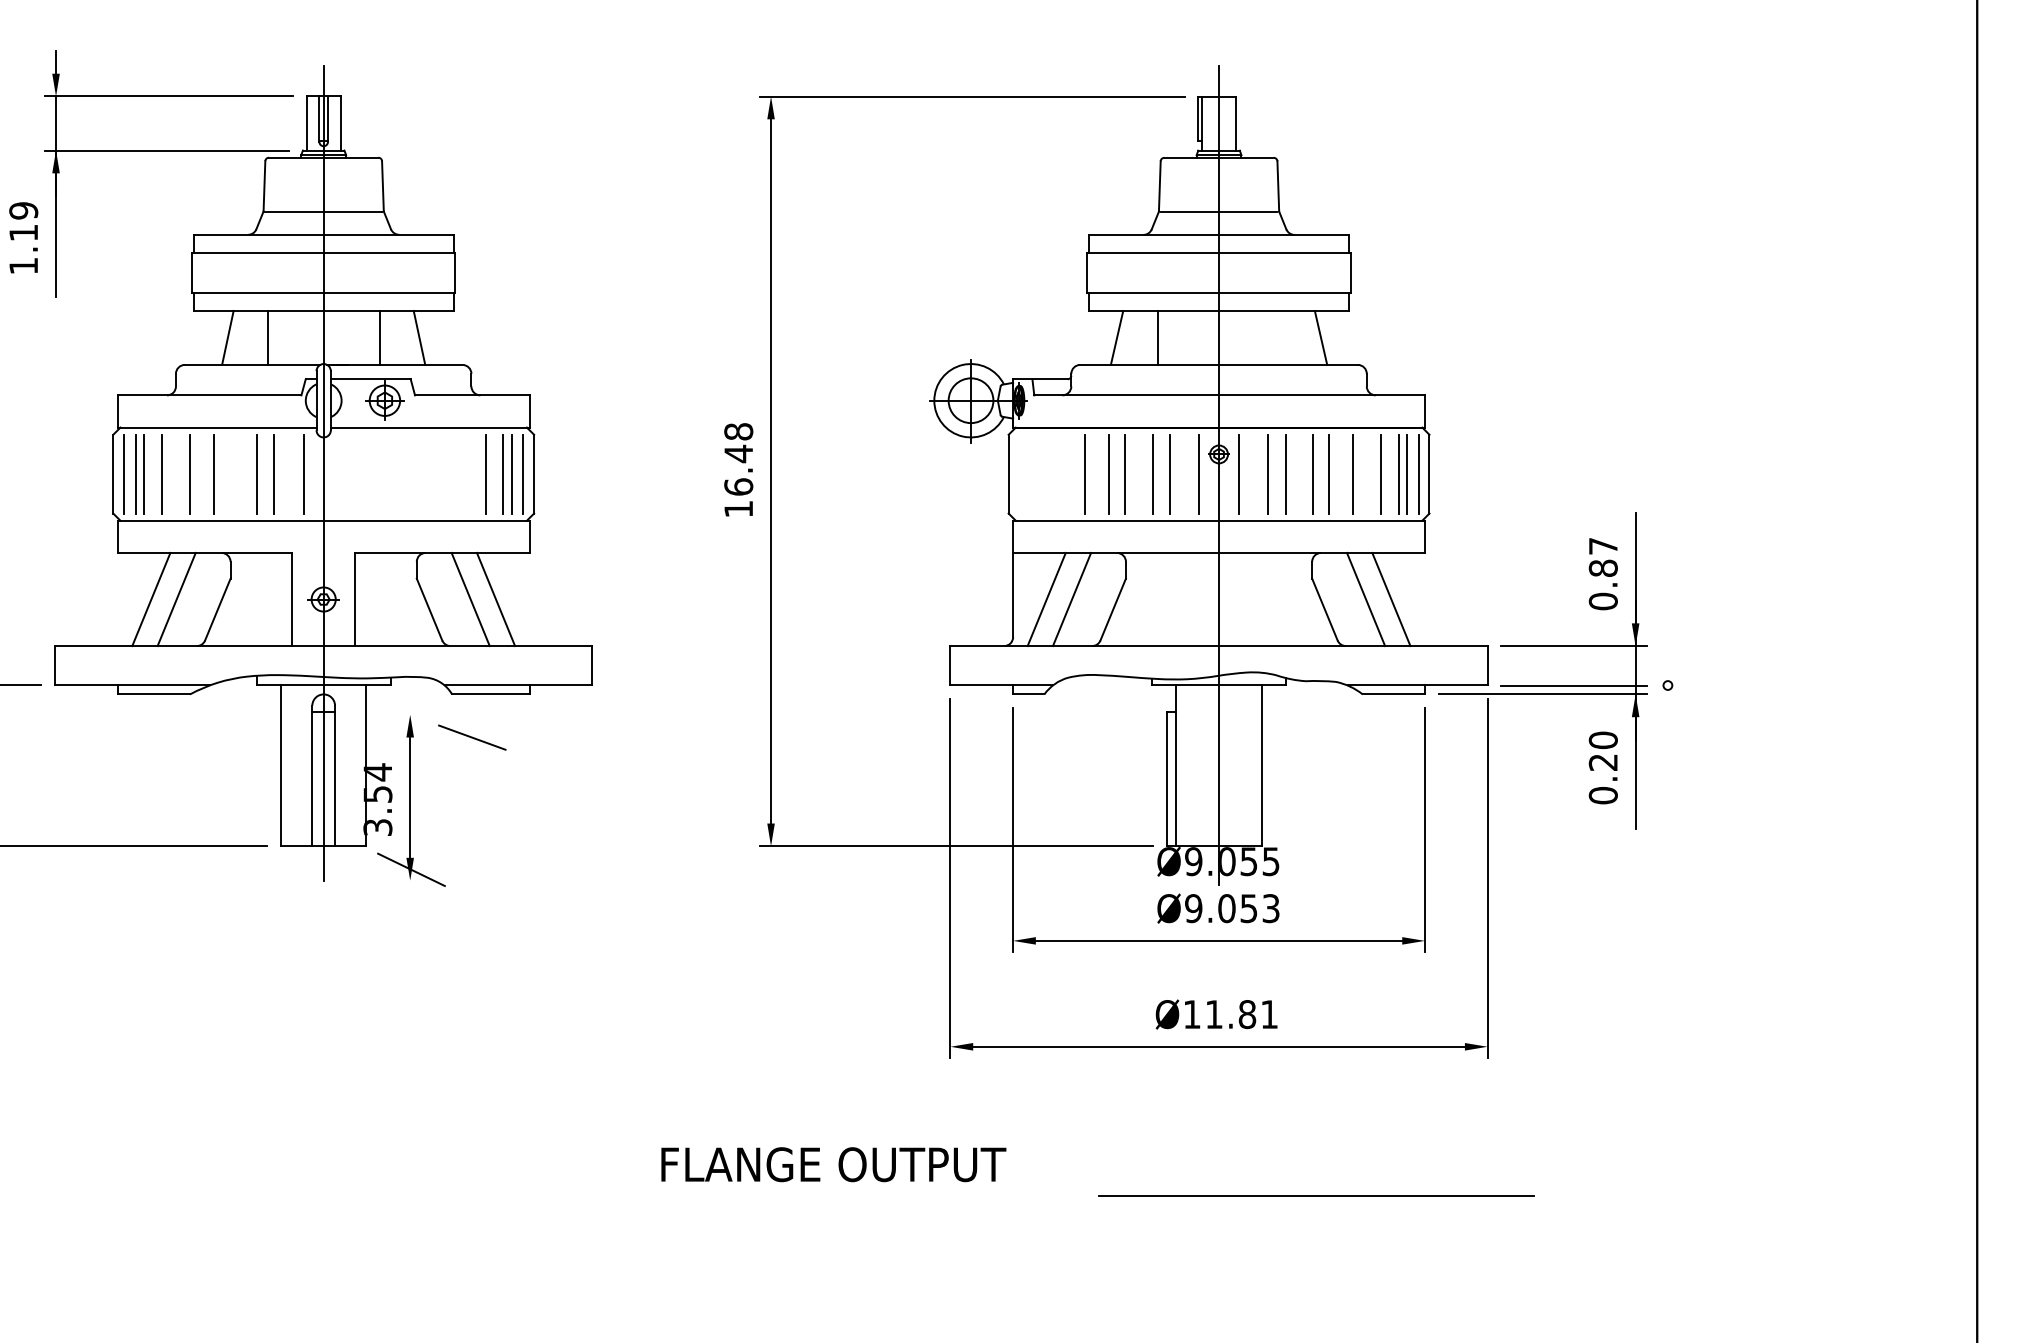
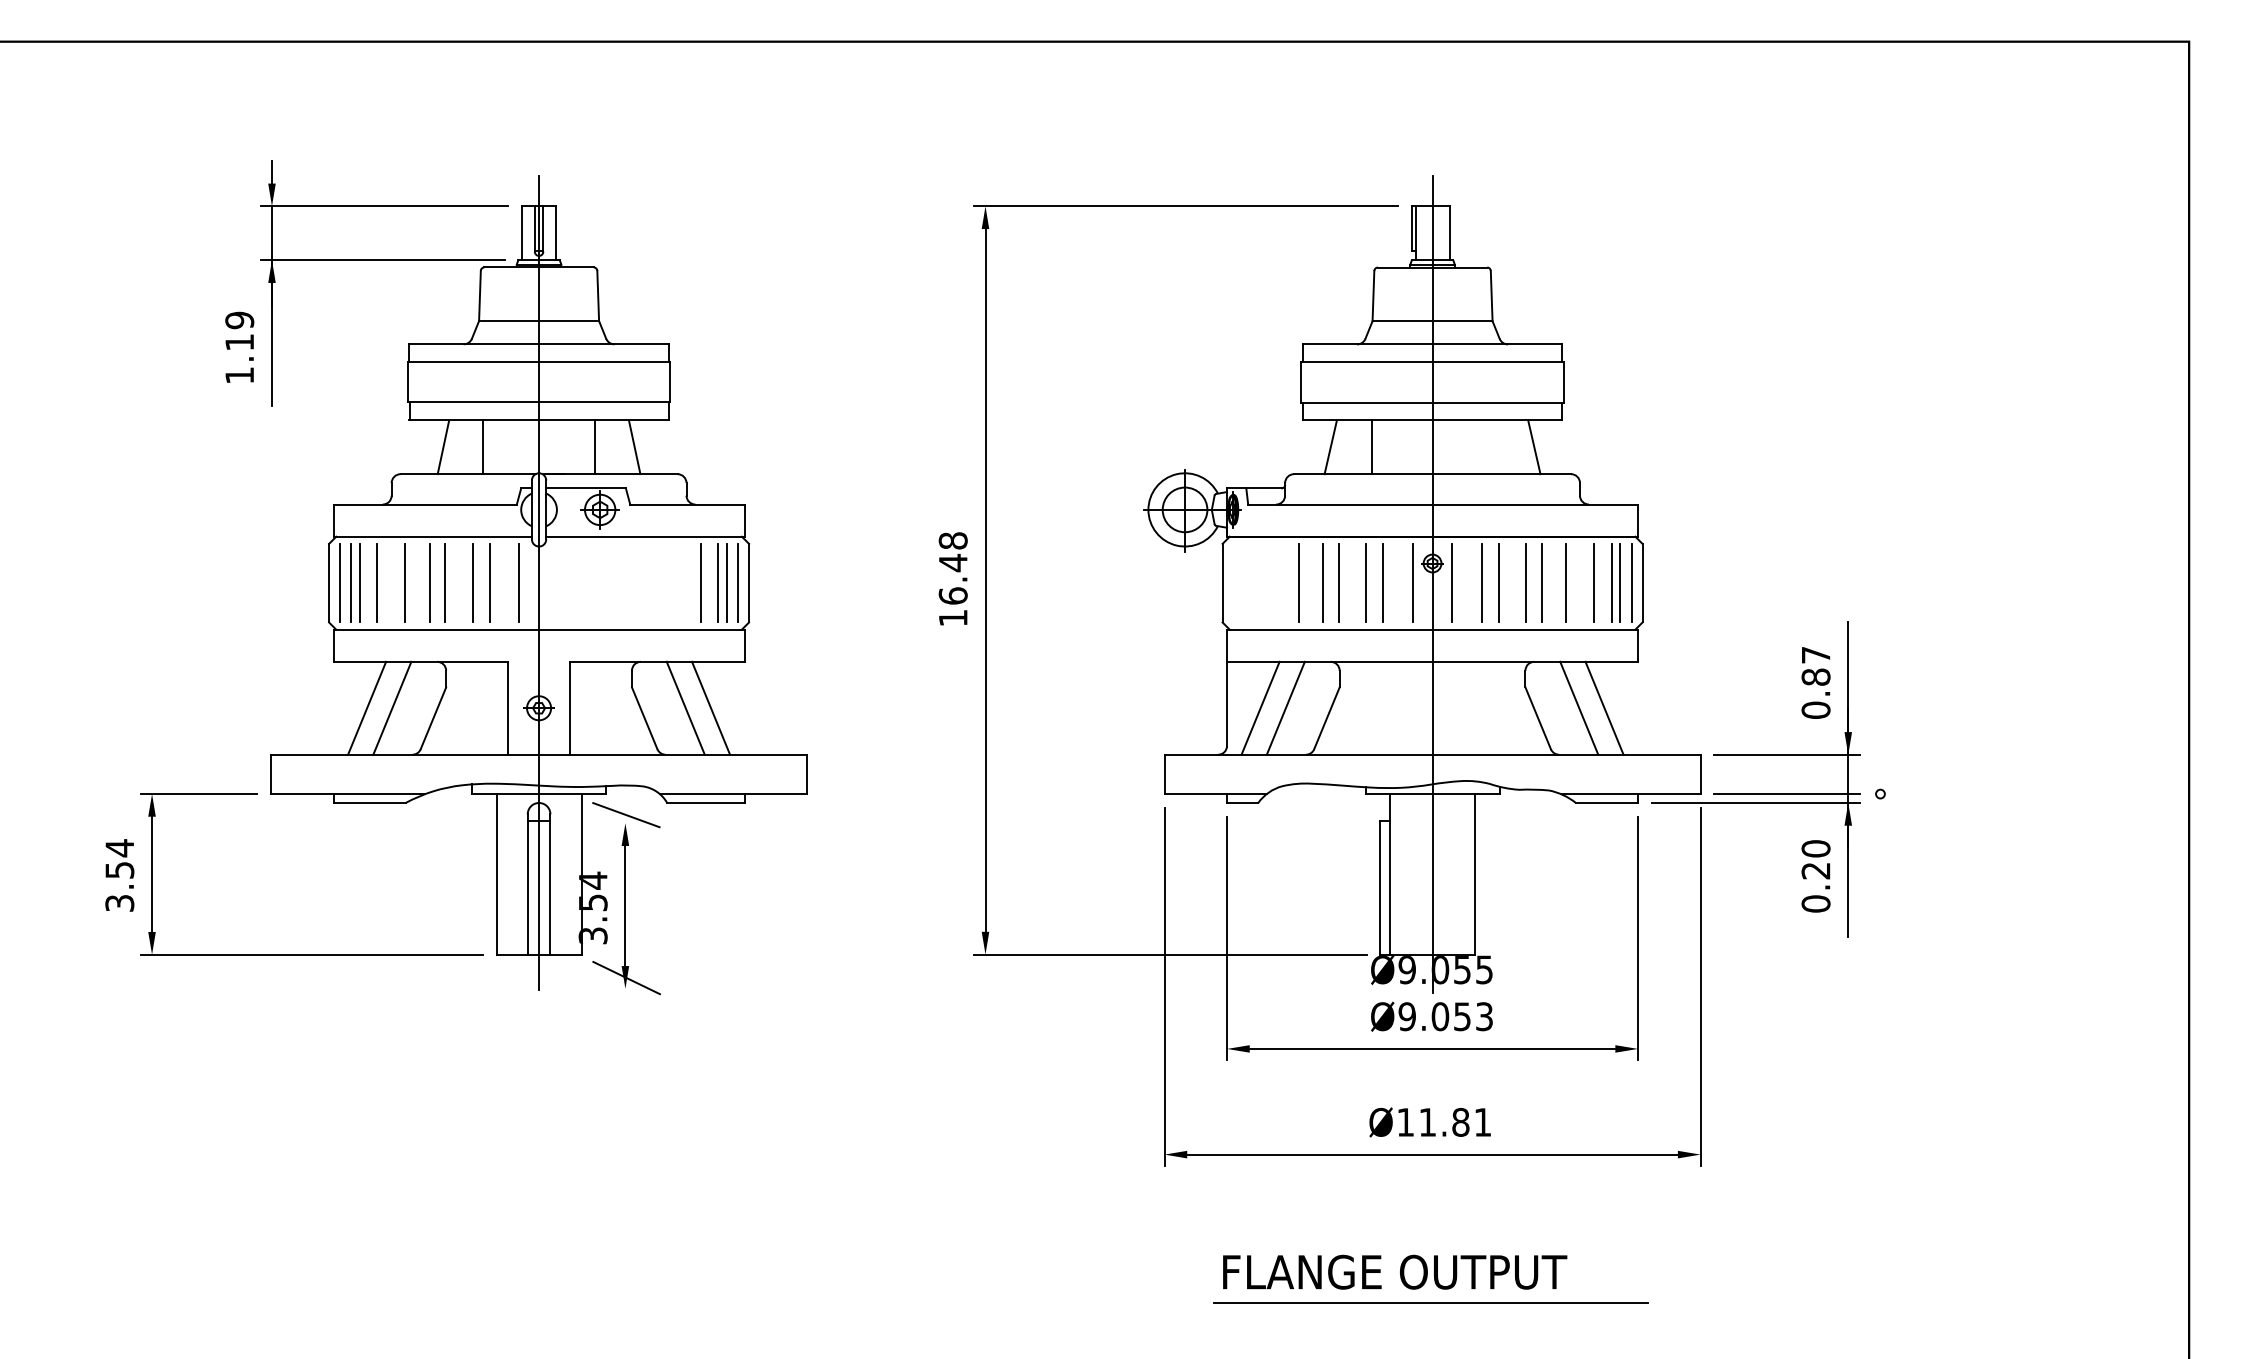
line: (229, 473) -> (445, 582), added
line: (472, 738) -> (626, 815), moved
text: (834, 1163) -> (1395, 1271), moved
line: (1316, 1194) -> (1430, 1302), moved

